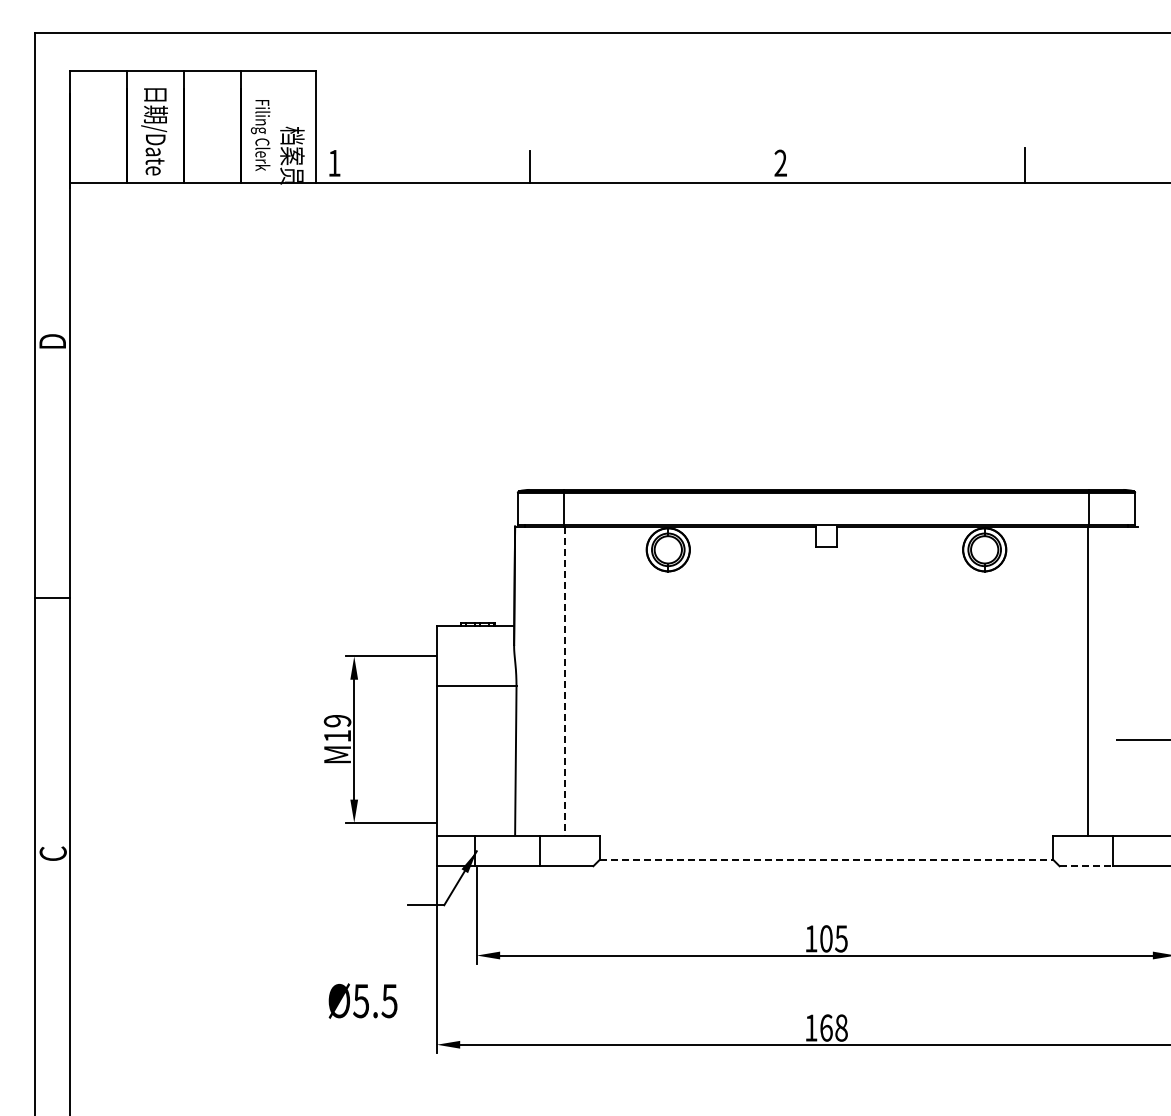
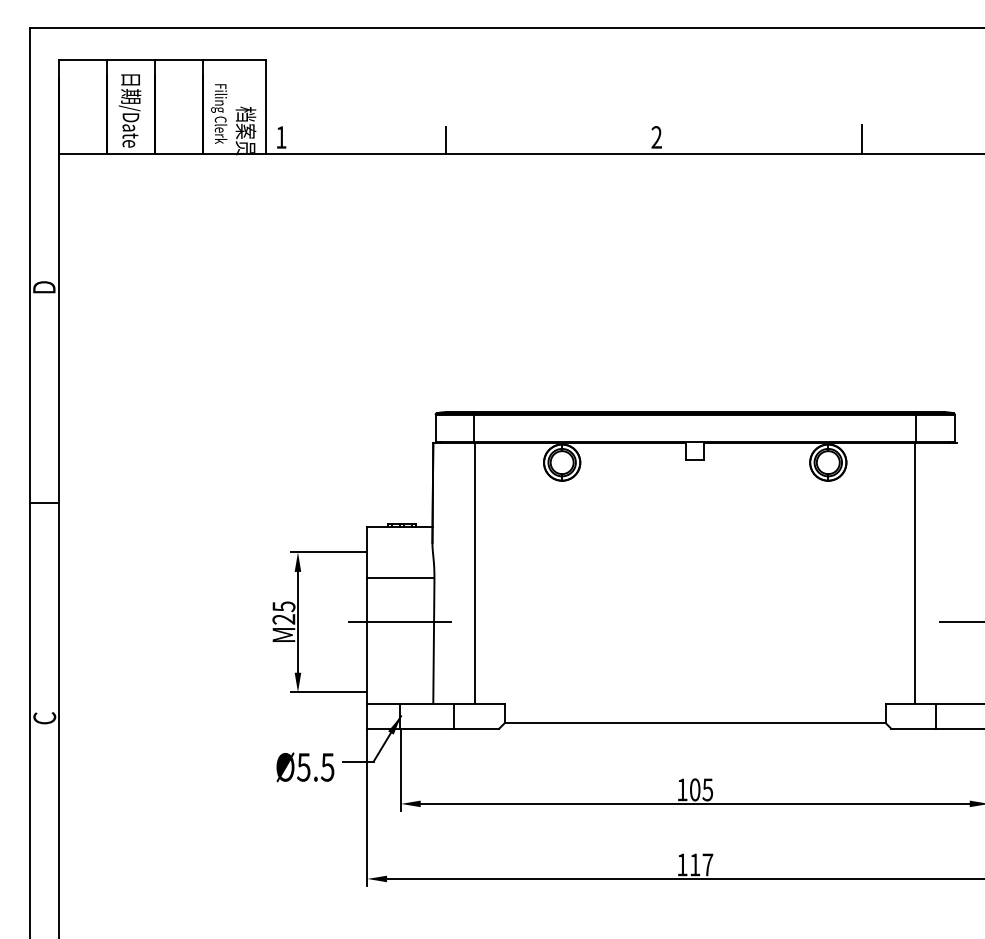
line: (565, 681) -> (475, 573), dashed -> solid
text: (337, 728) -> (283, 612), M19 -> M25
line: (475, 739) -> (399, 622), added
line: (827, 859) -> (696, 723), dashed -> solid
line: (1086, 866) -> (913, 729), dashed -> solid
text: (362, 1000) -> (304, 766), moved
text: (833, 1027) -> (701, 864), 168 -> 117

